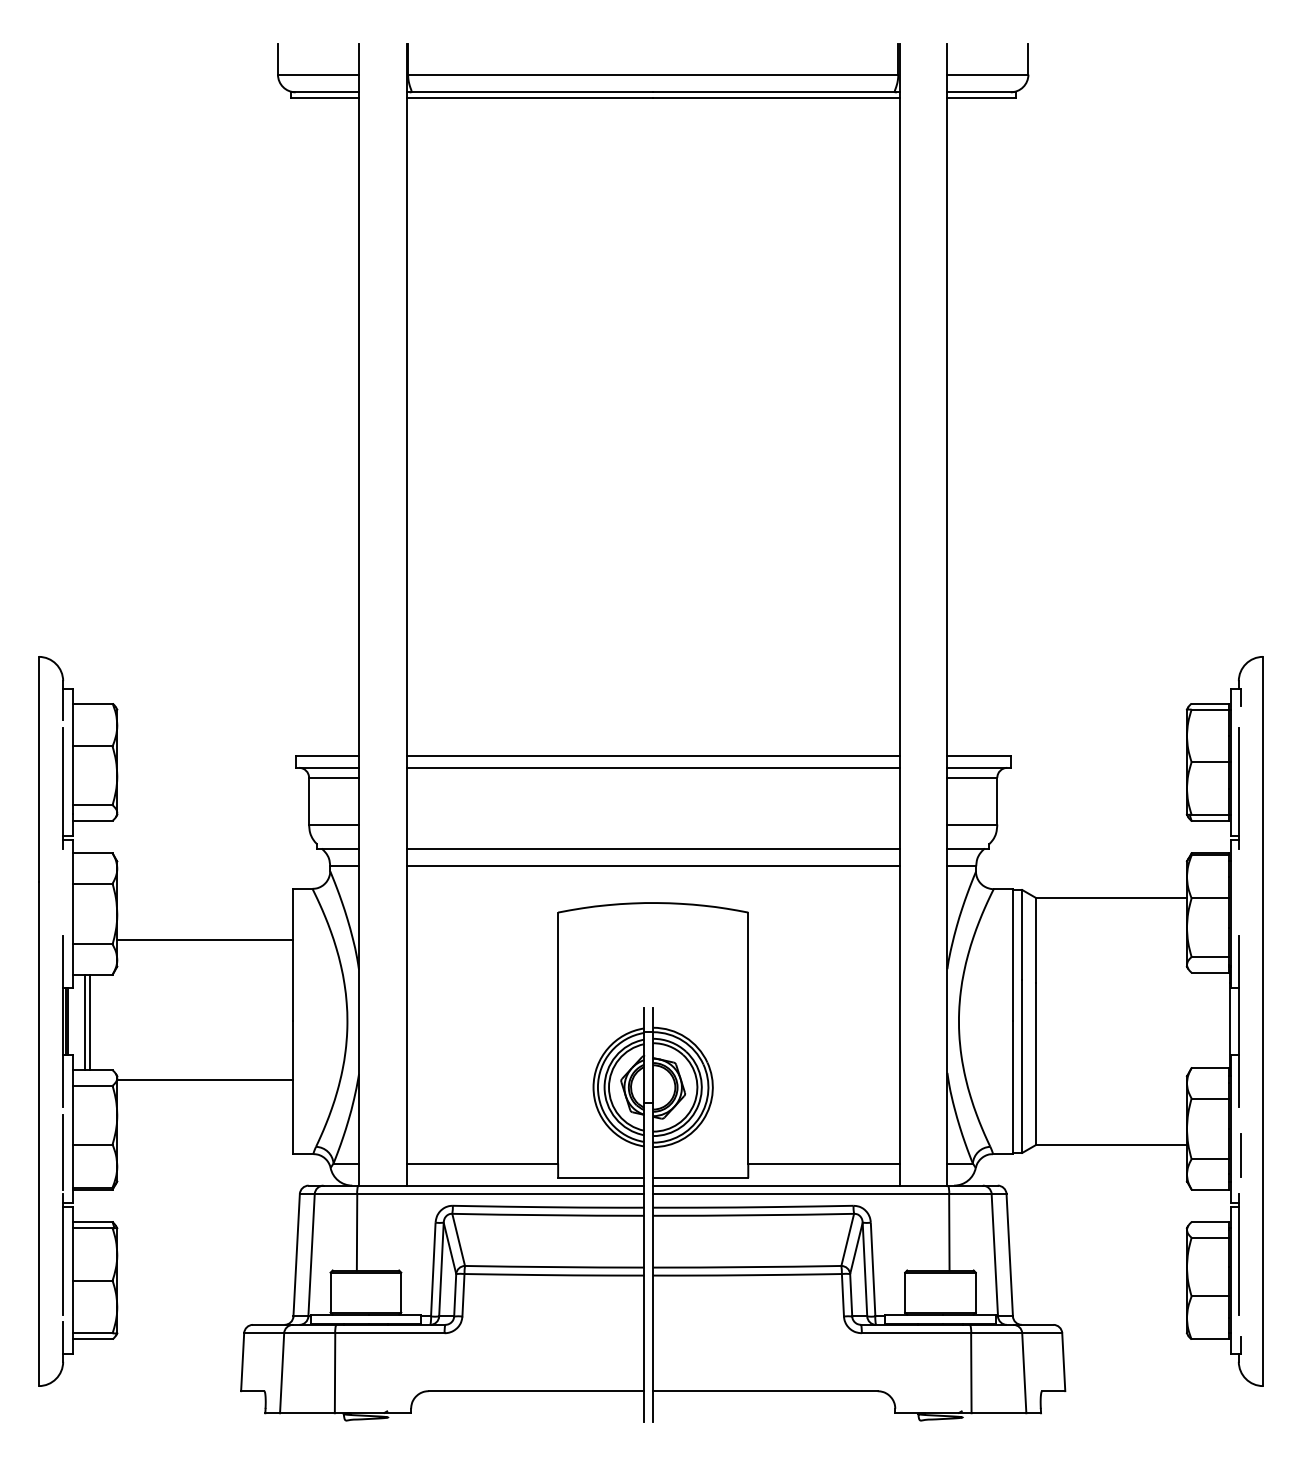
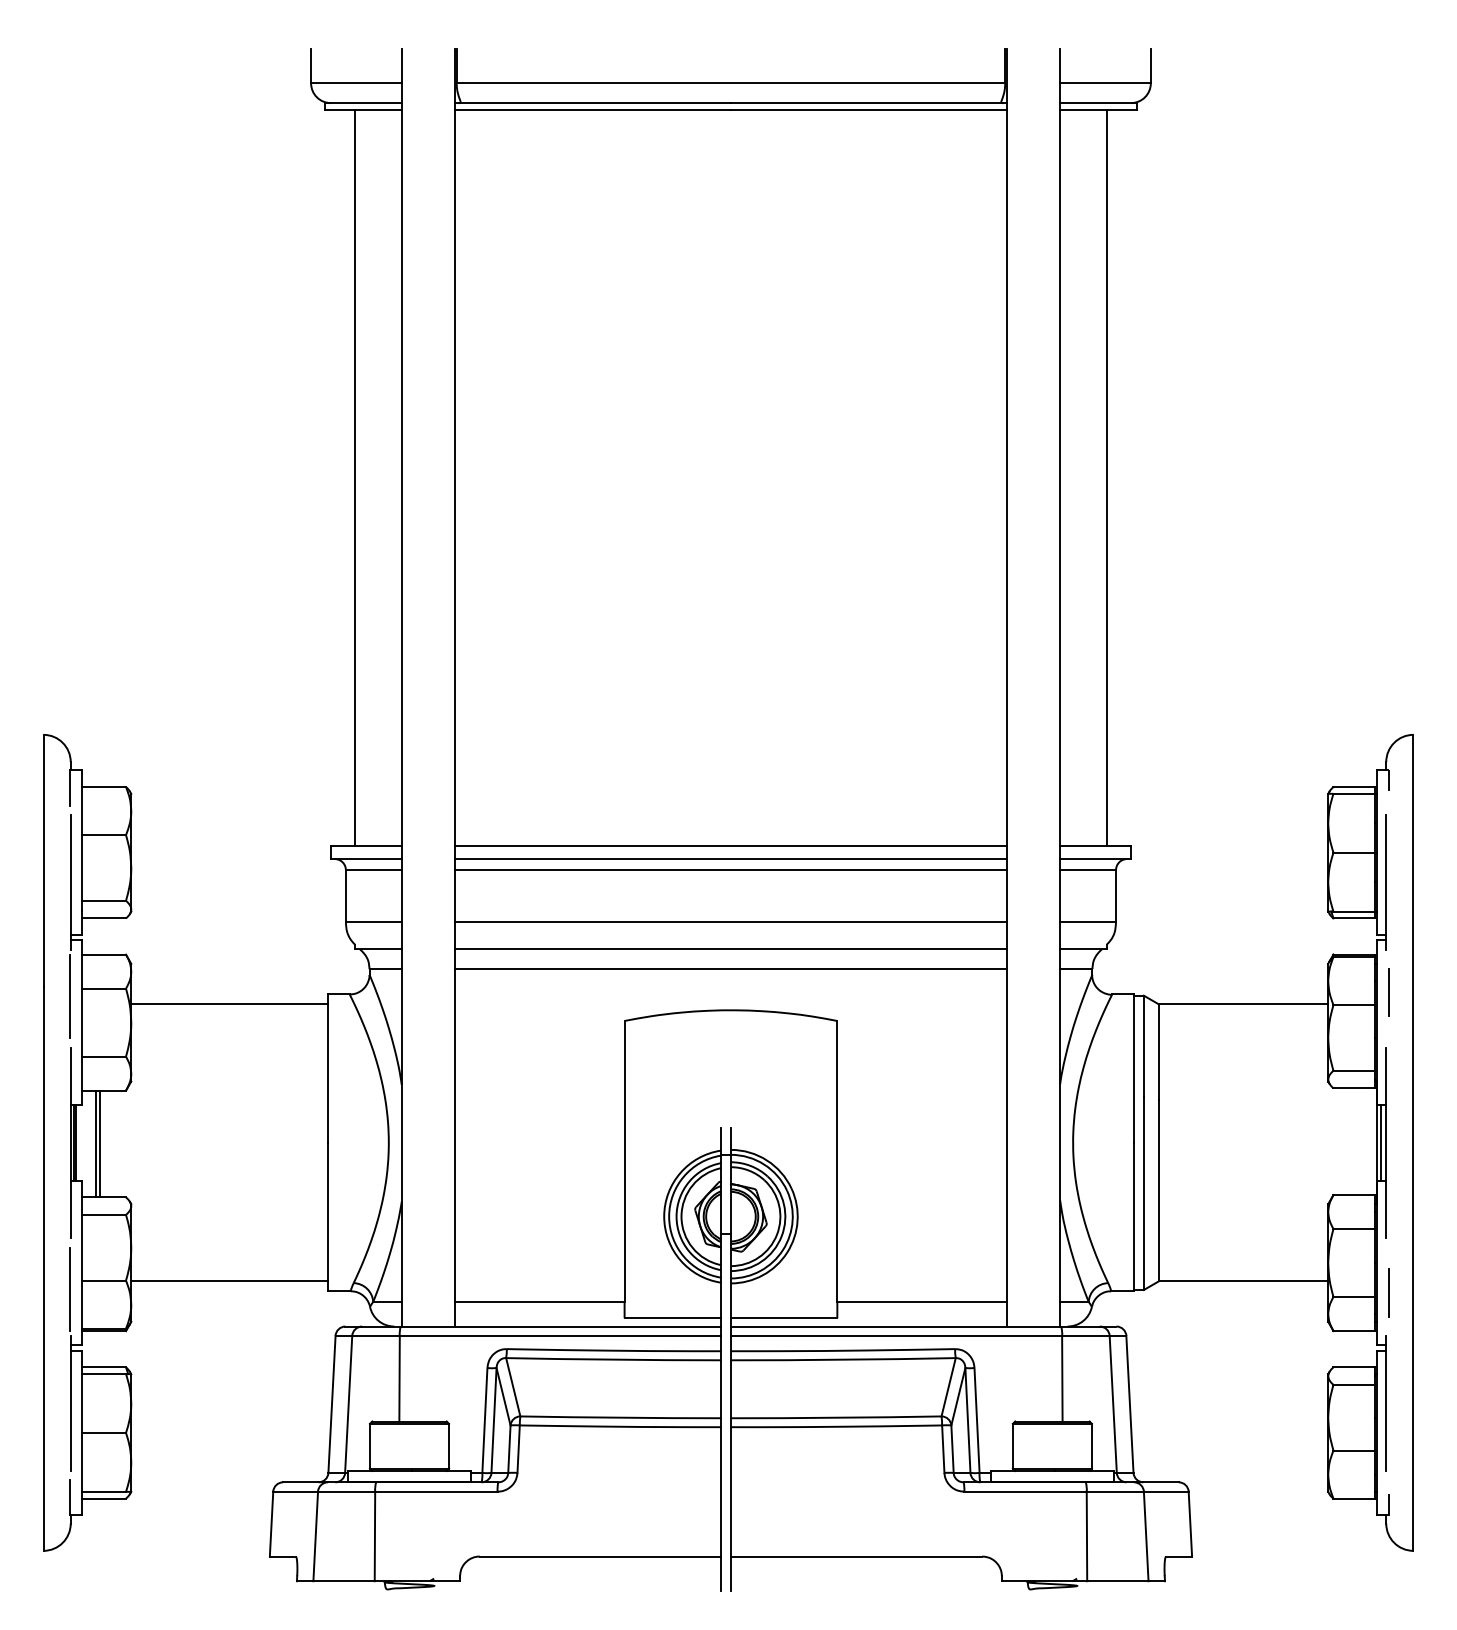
line: (317, 427) -> (355, 478), added
line: (989, 427) -> (1107, 478), added
line: (652, 777) -> (730, 869), added
line: (652, 824) -> (730, 922), added
line: (1241, 887) -> (1389, 992), added
line: (62, 890) -> (69, 996), added
line: (205, 939) -> (229, 1004), moved
line: (1234, 1021) -> (1381, 1142), added
line: (205, 1080) -> (229, 1281), moved

